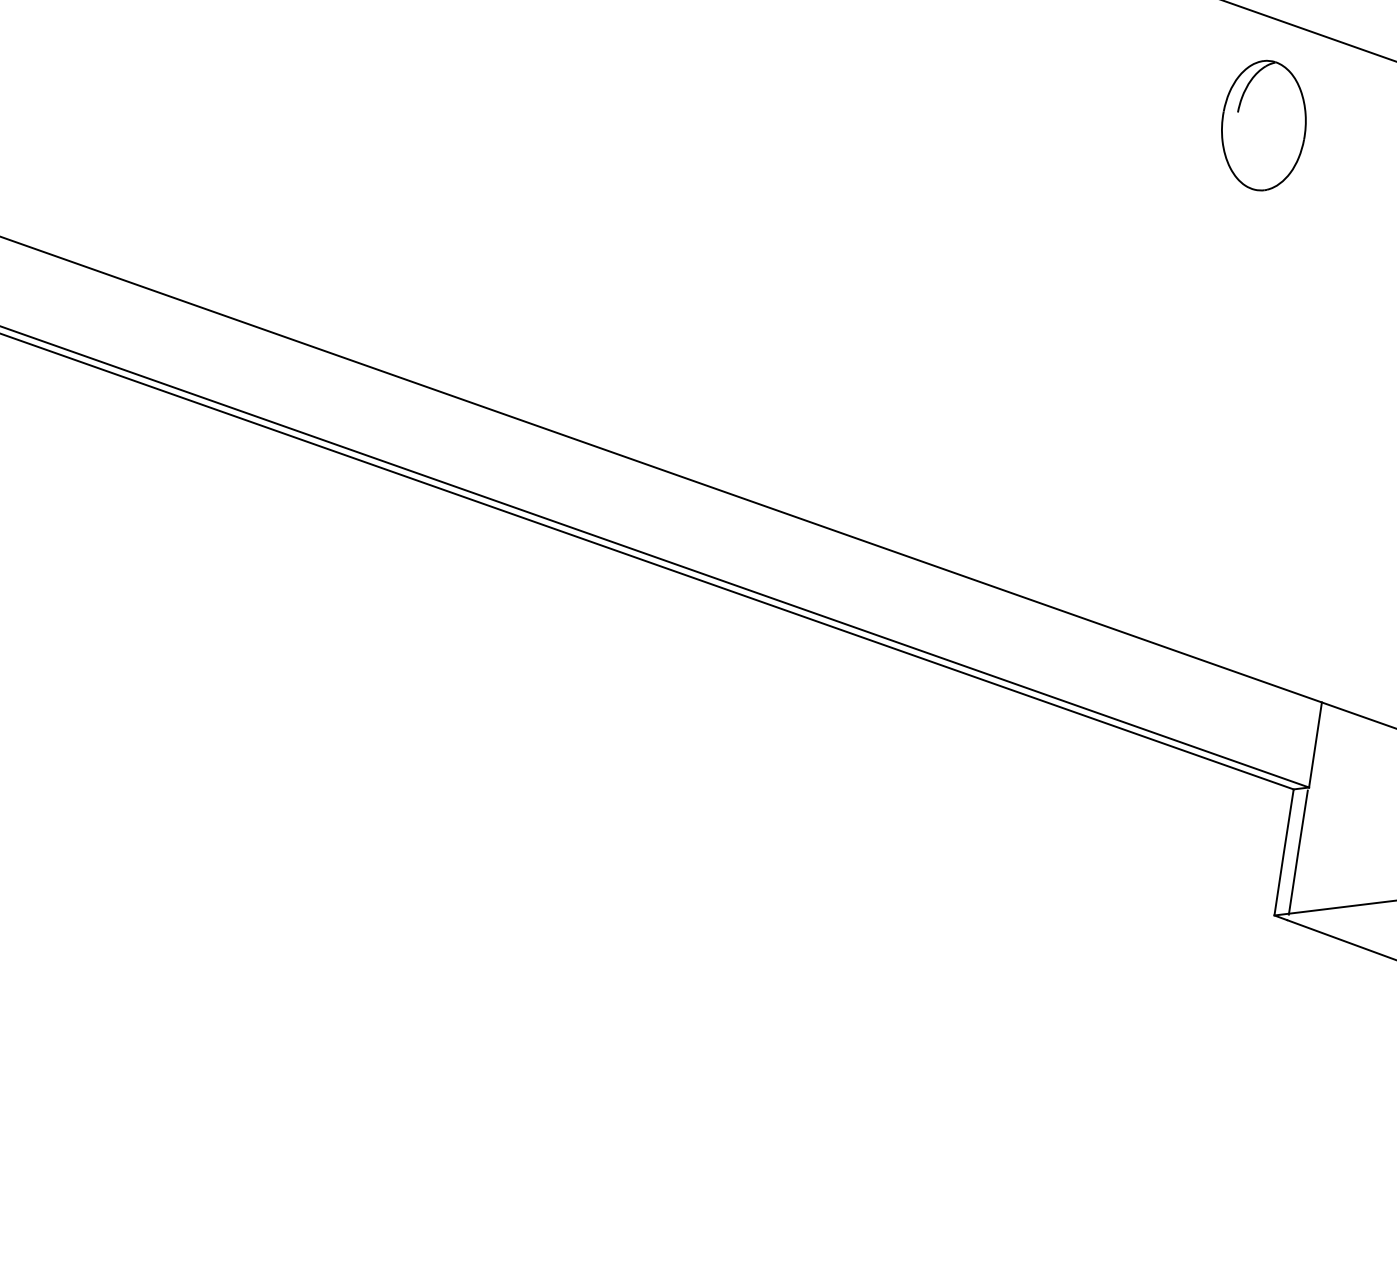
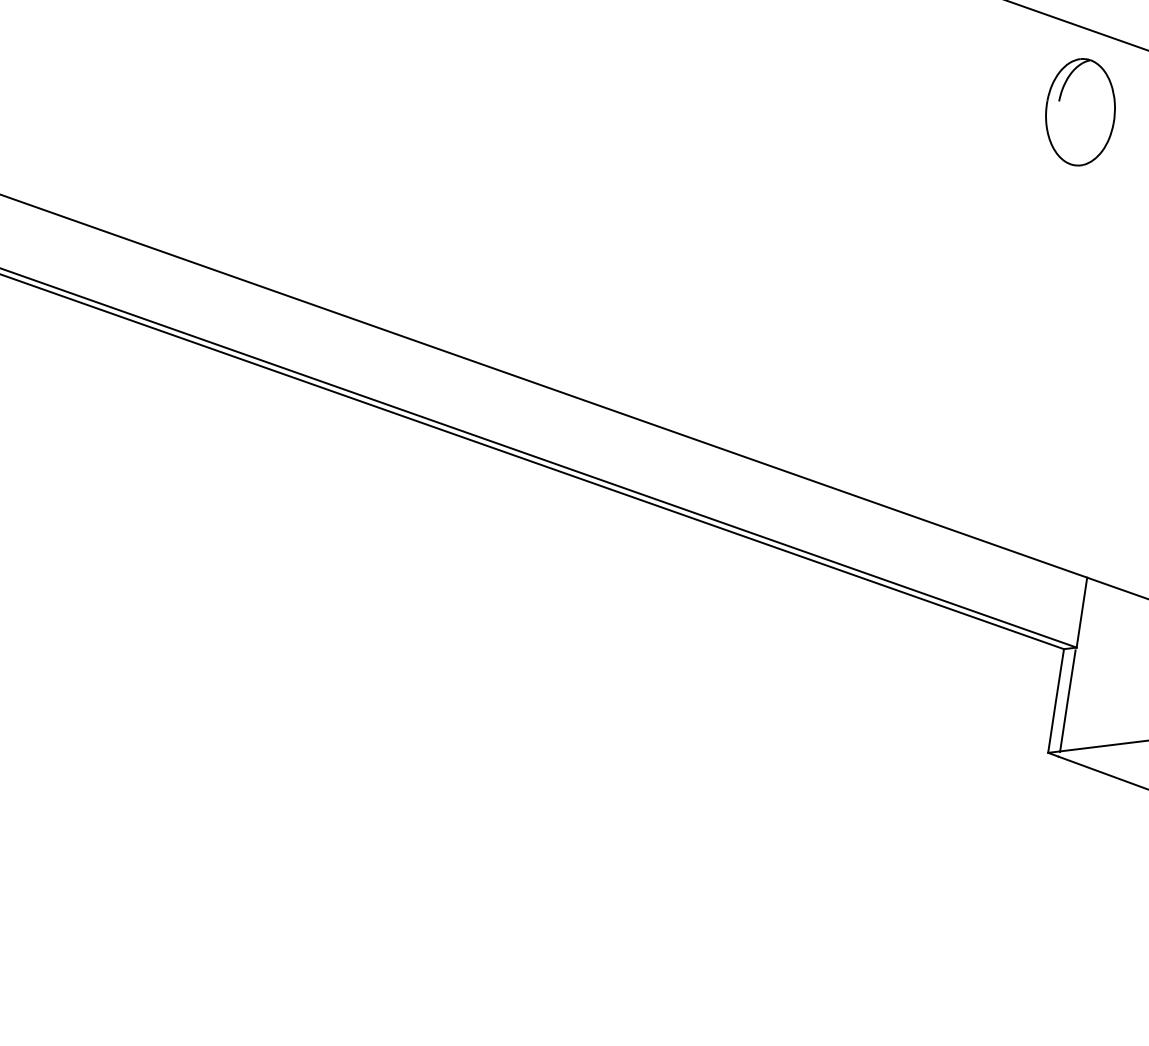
part: (1263, 125) -> (1080, 112), moved

